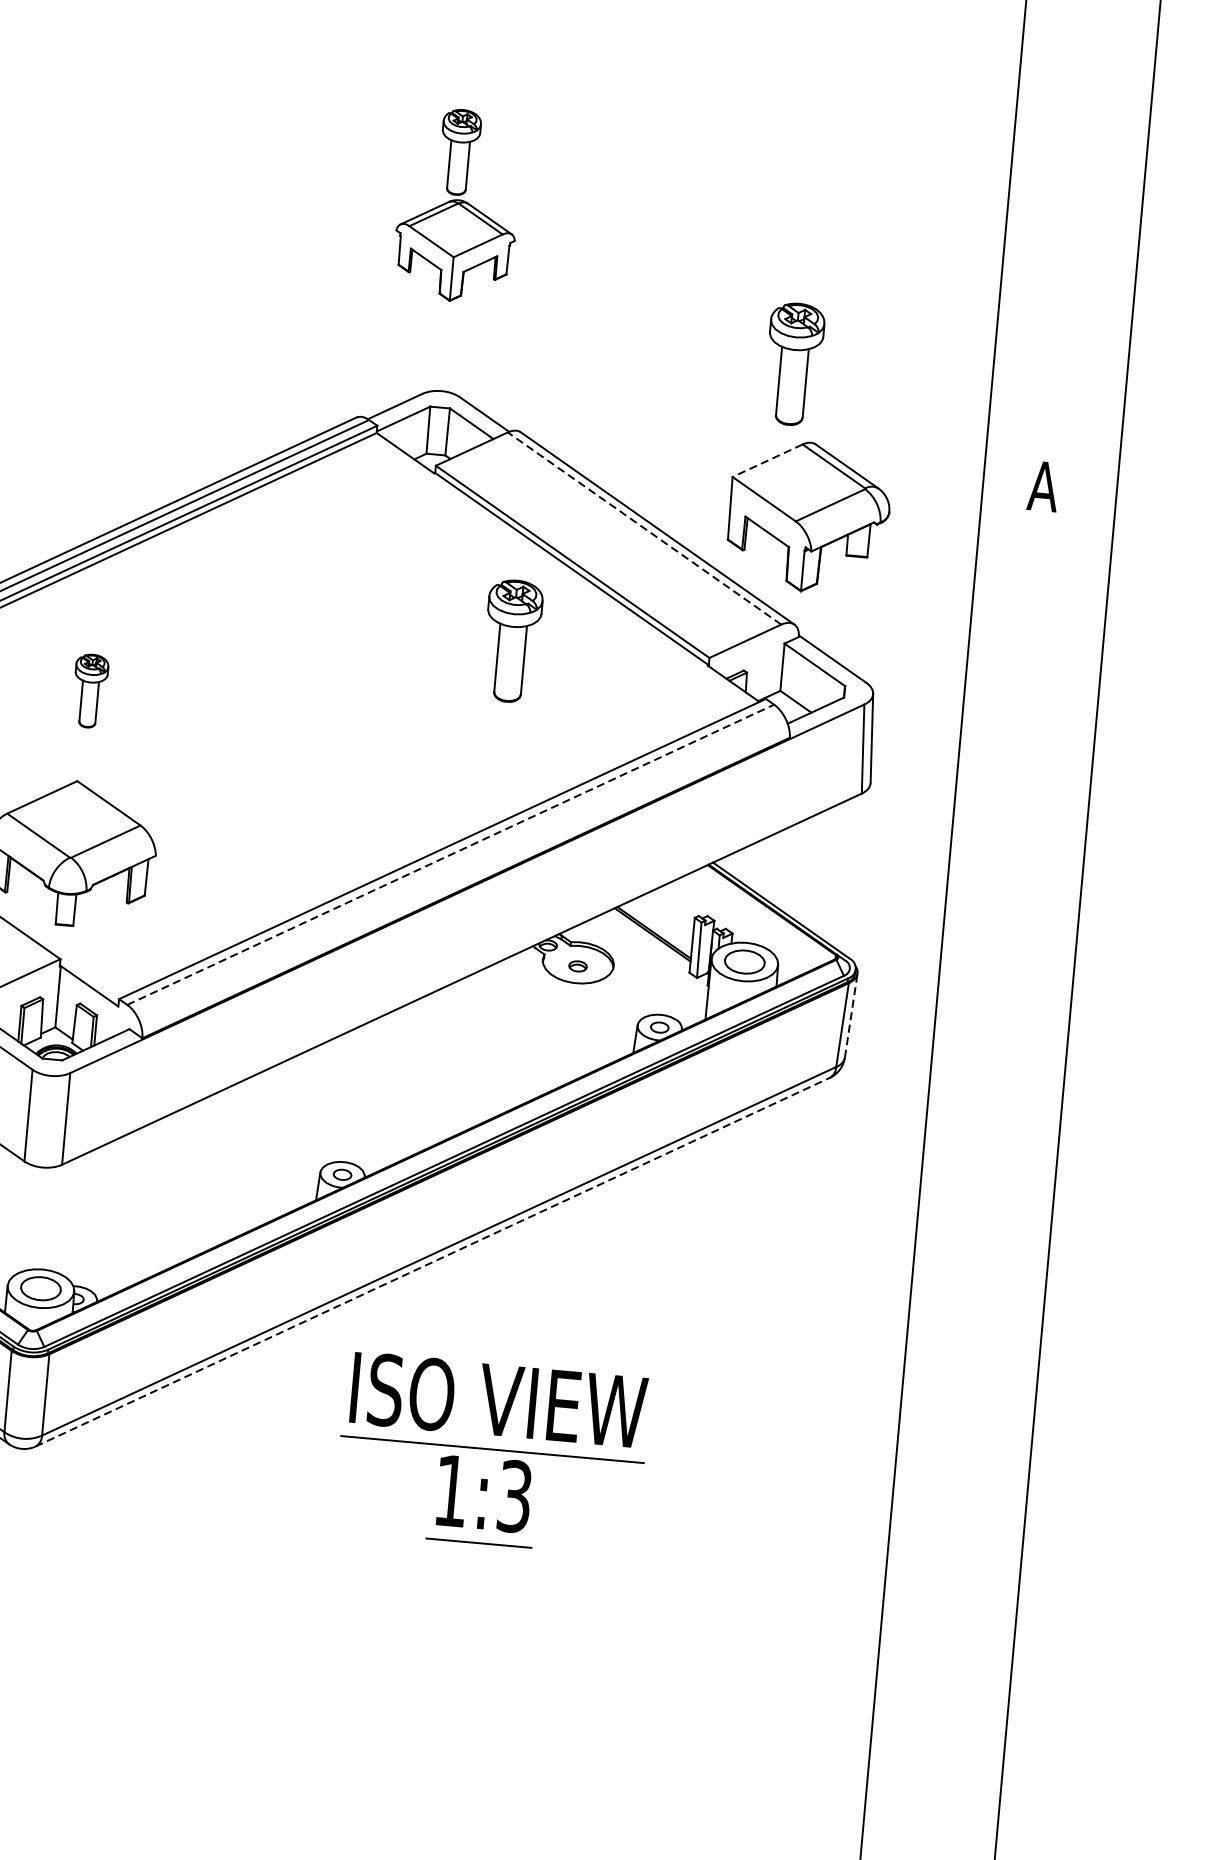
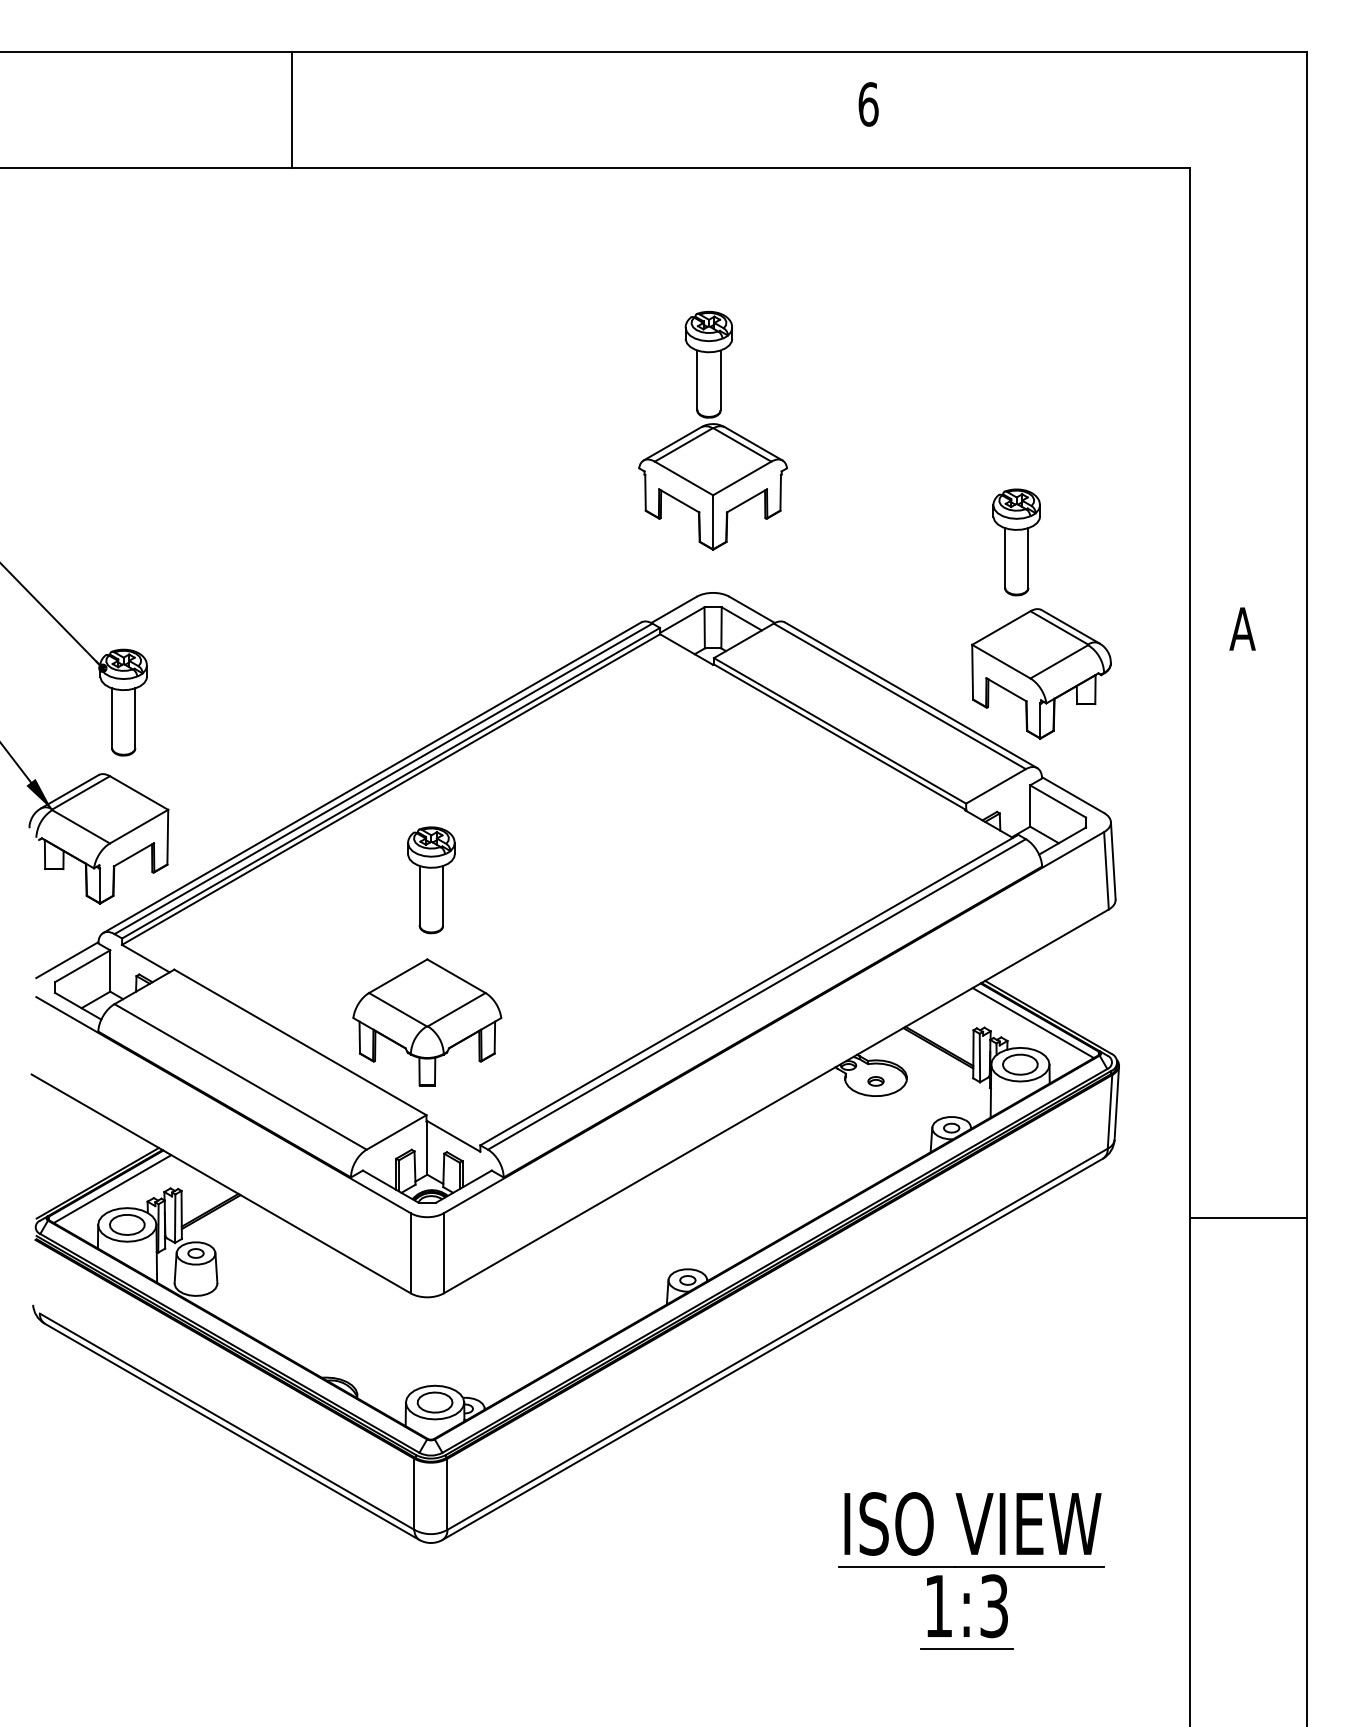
part: (458, 205) -> (713, 430), size x1.43
line: (767, 461) -> (1001, 628), dashed -> solid
line: (644, 528) -> (899, 696), dashed -> solid
part: (511, 641) -> (793, 804), removed
part: (90, 691) -> (431, 880), size x1.67
line: (450, 854) -> (756, 994), dashed -> solid
line: (762, 916) -> (1032, 1023), added
line: (850, 1015) -> (1116, 1102), dashed -> solid
line: (990, 1160) -> (1248, 1217), added
line: (433, 1262) -> (773, 1349), dashed -> solid
part: (492, 1453) -> (971, 1570), moved

